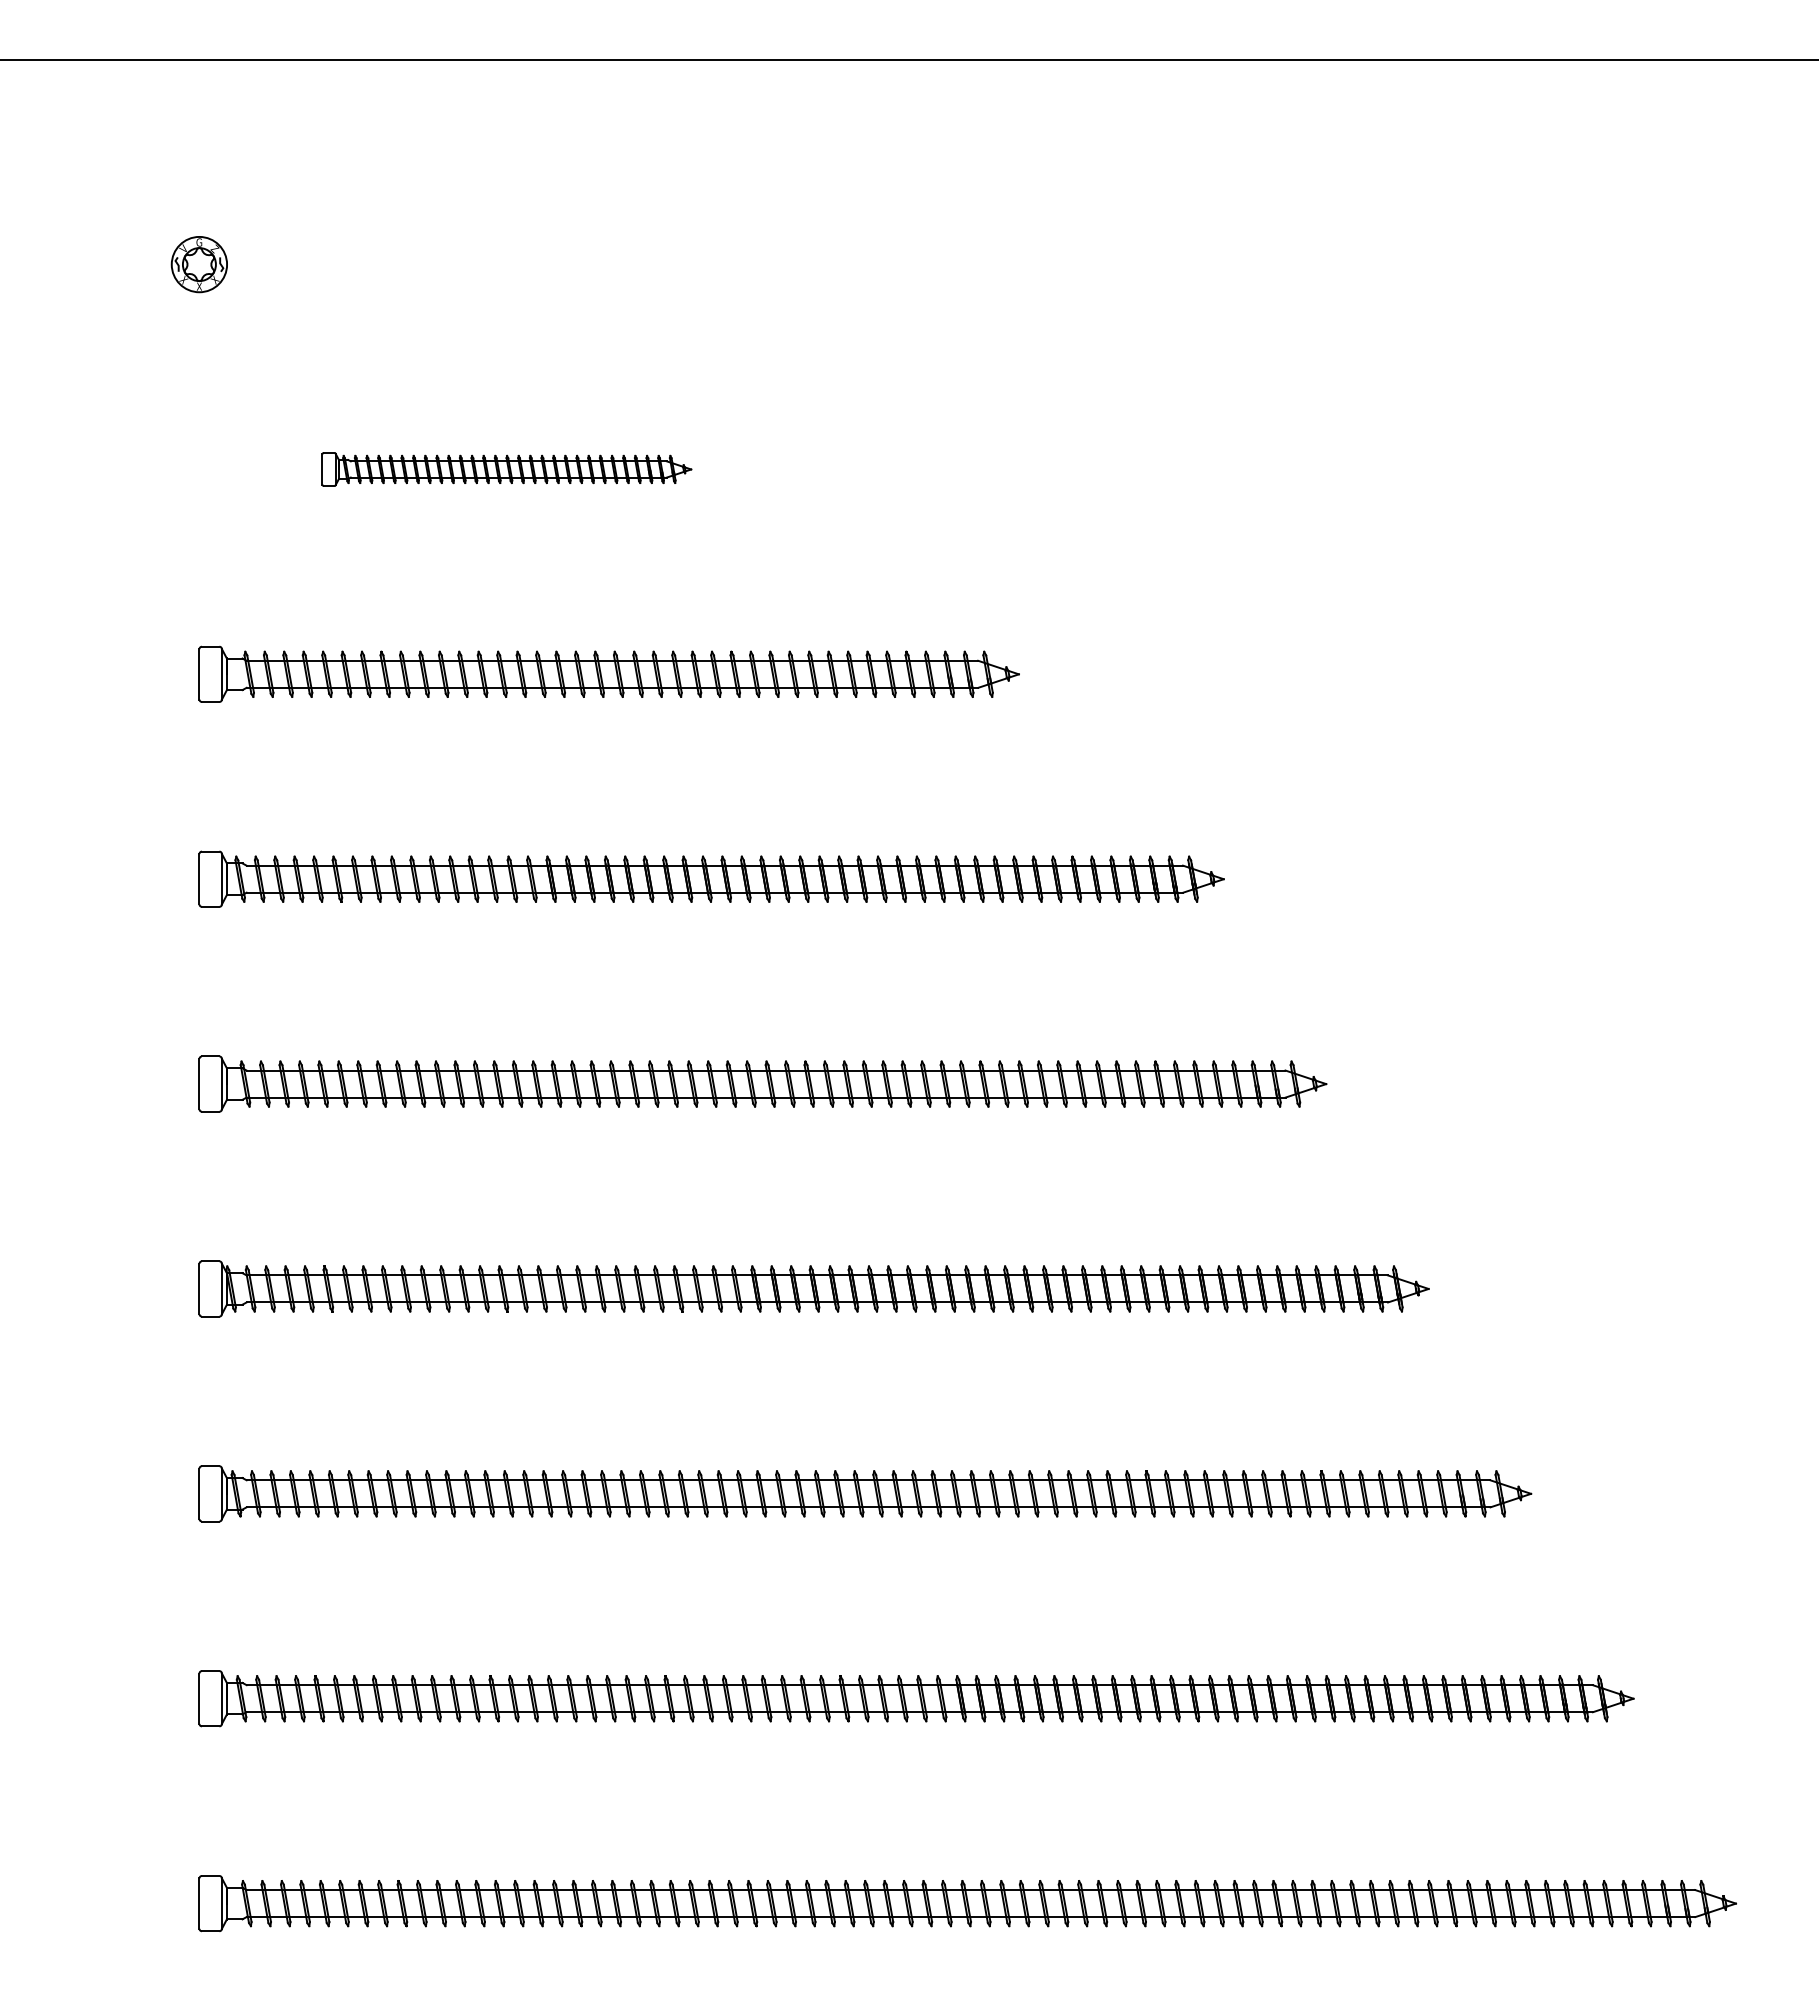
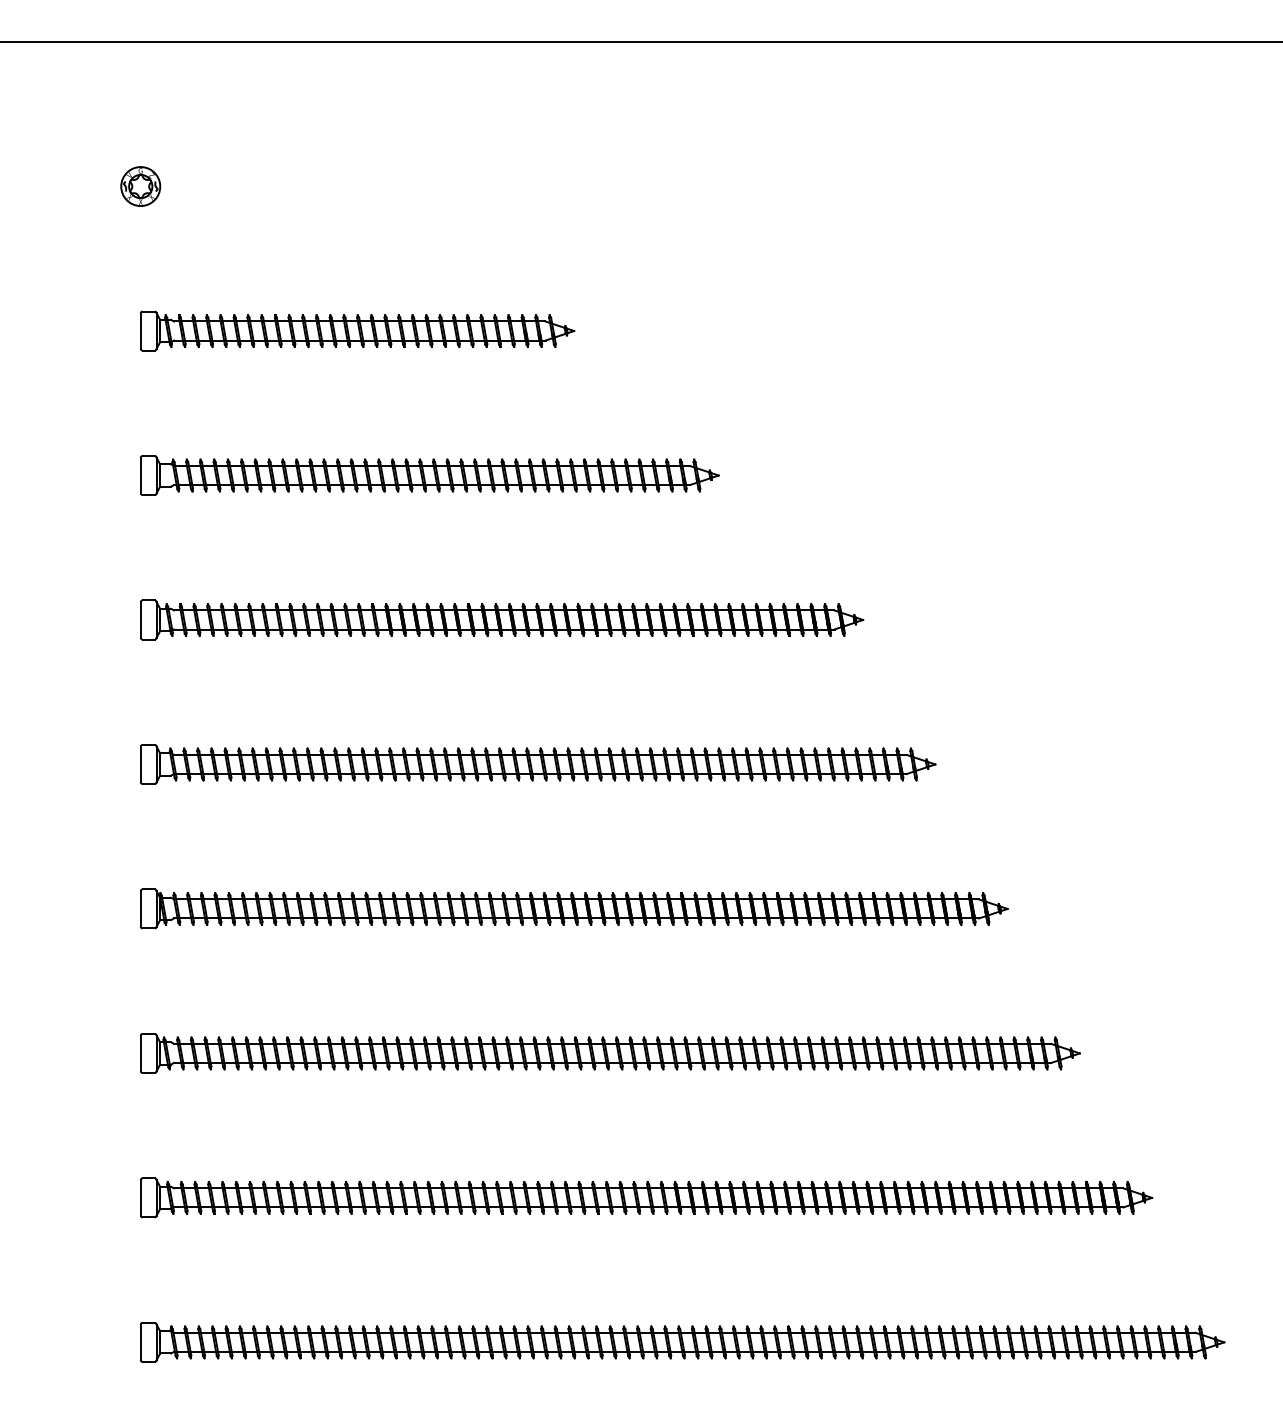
part: (506, 469) -> (357, 331), size x1.67

